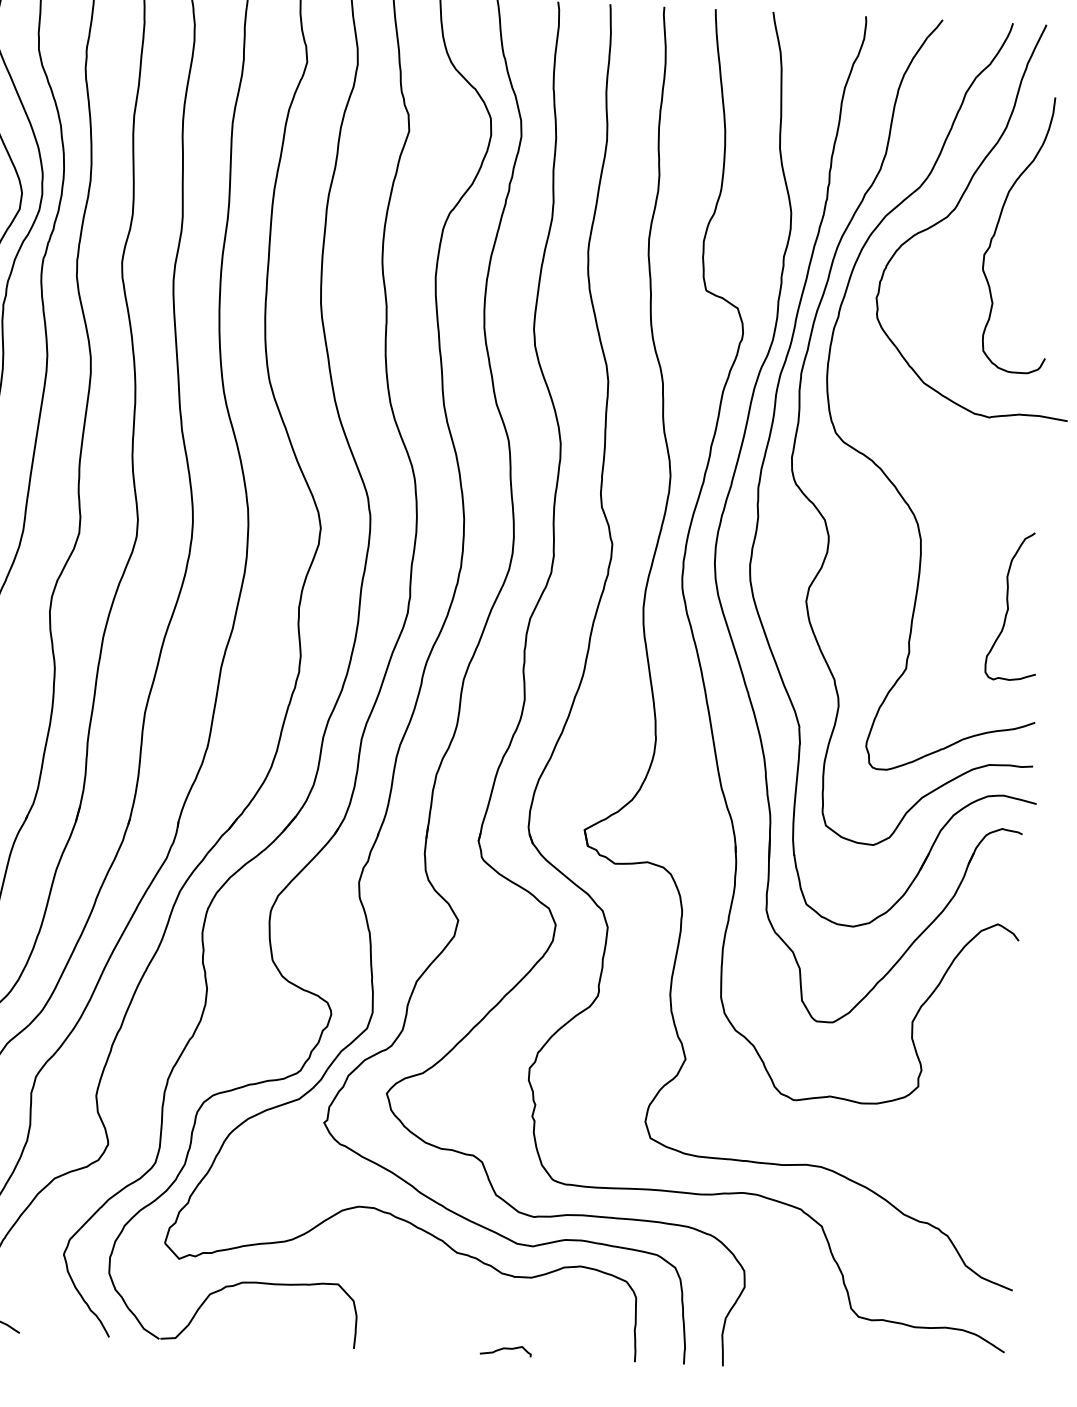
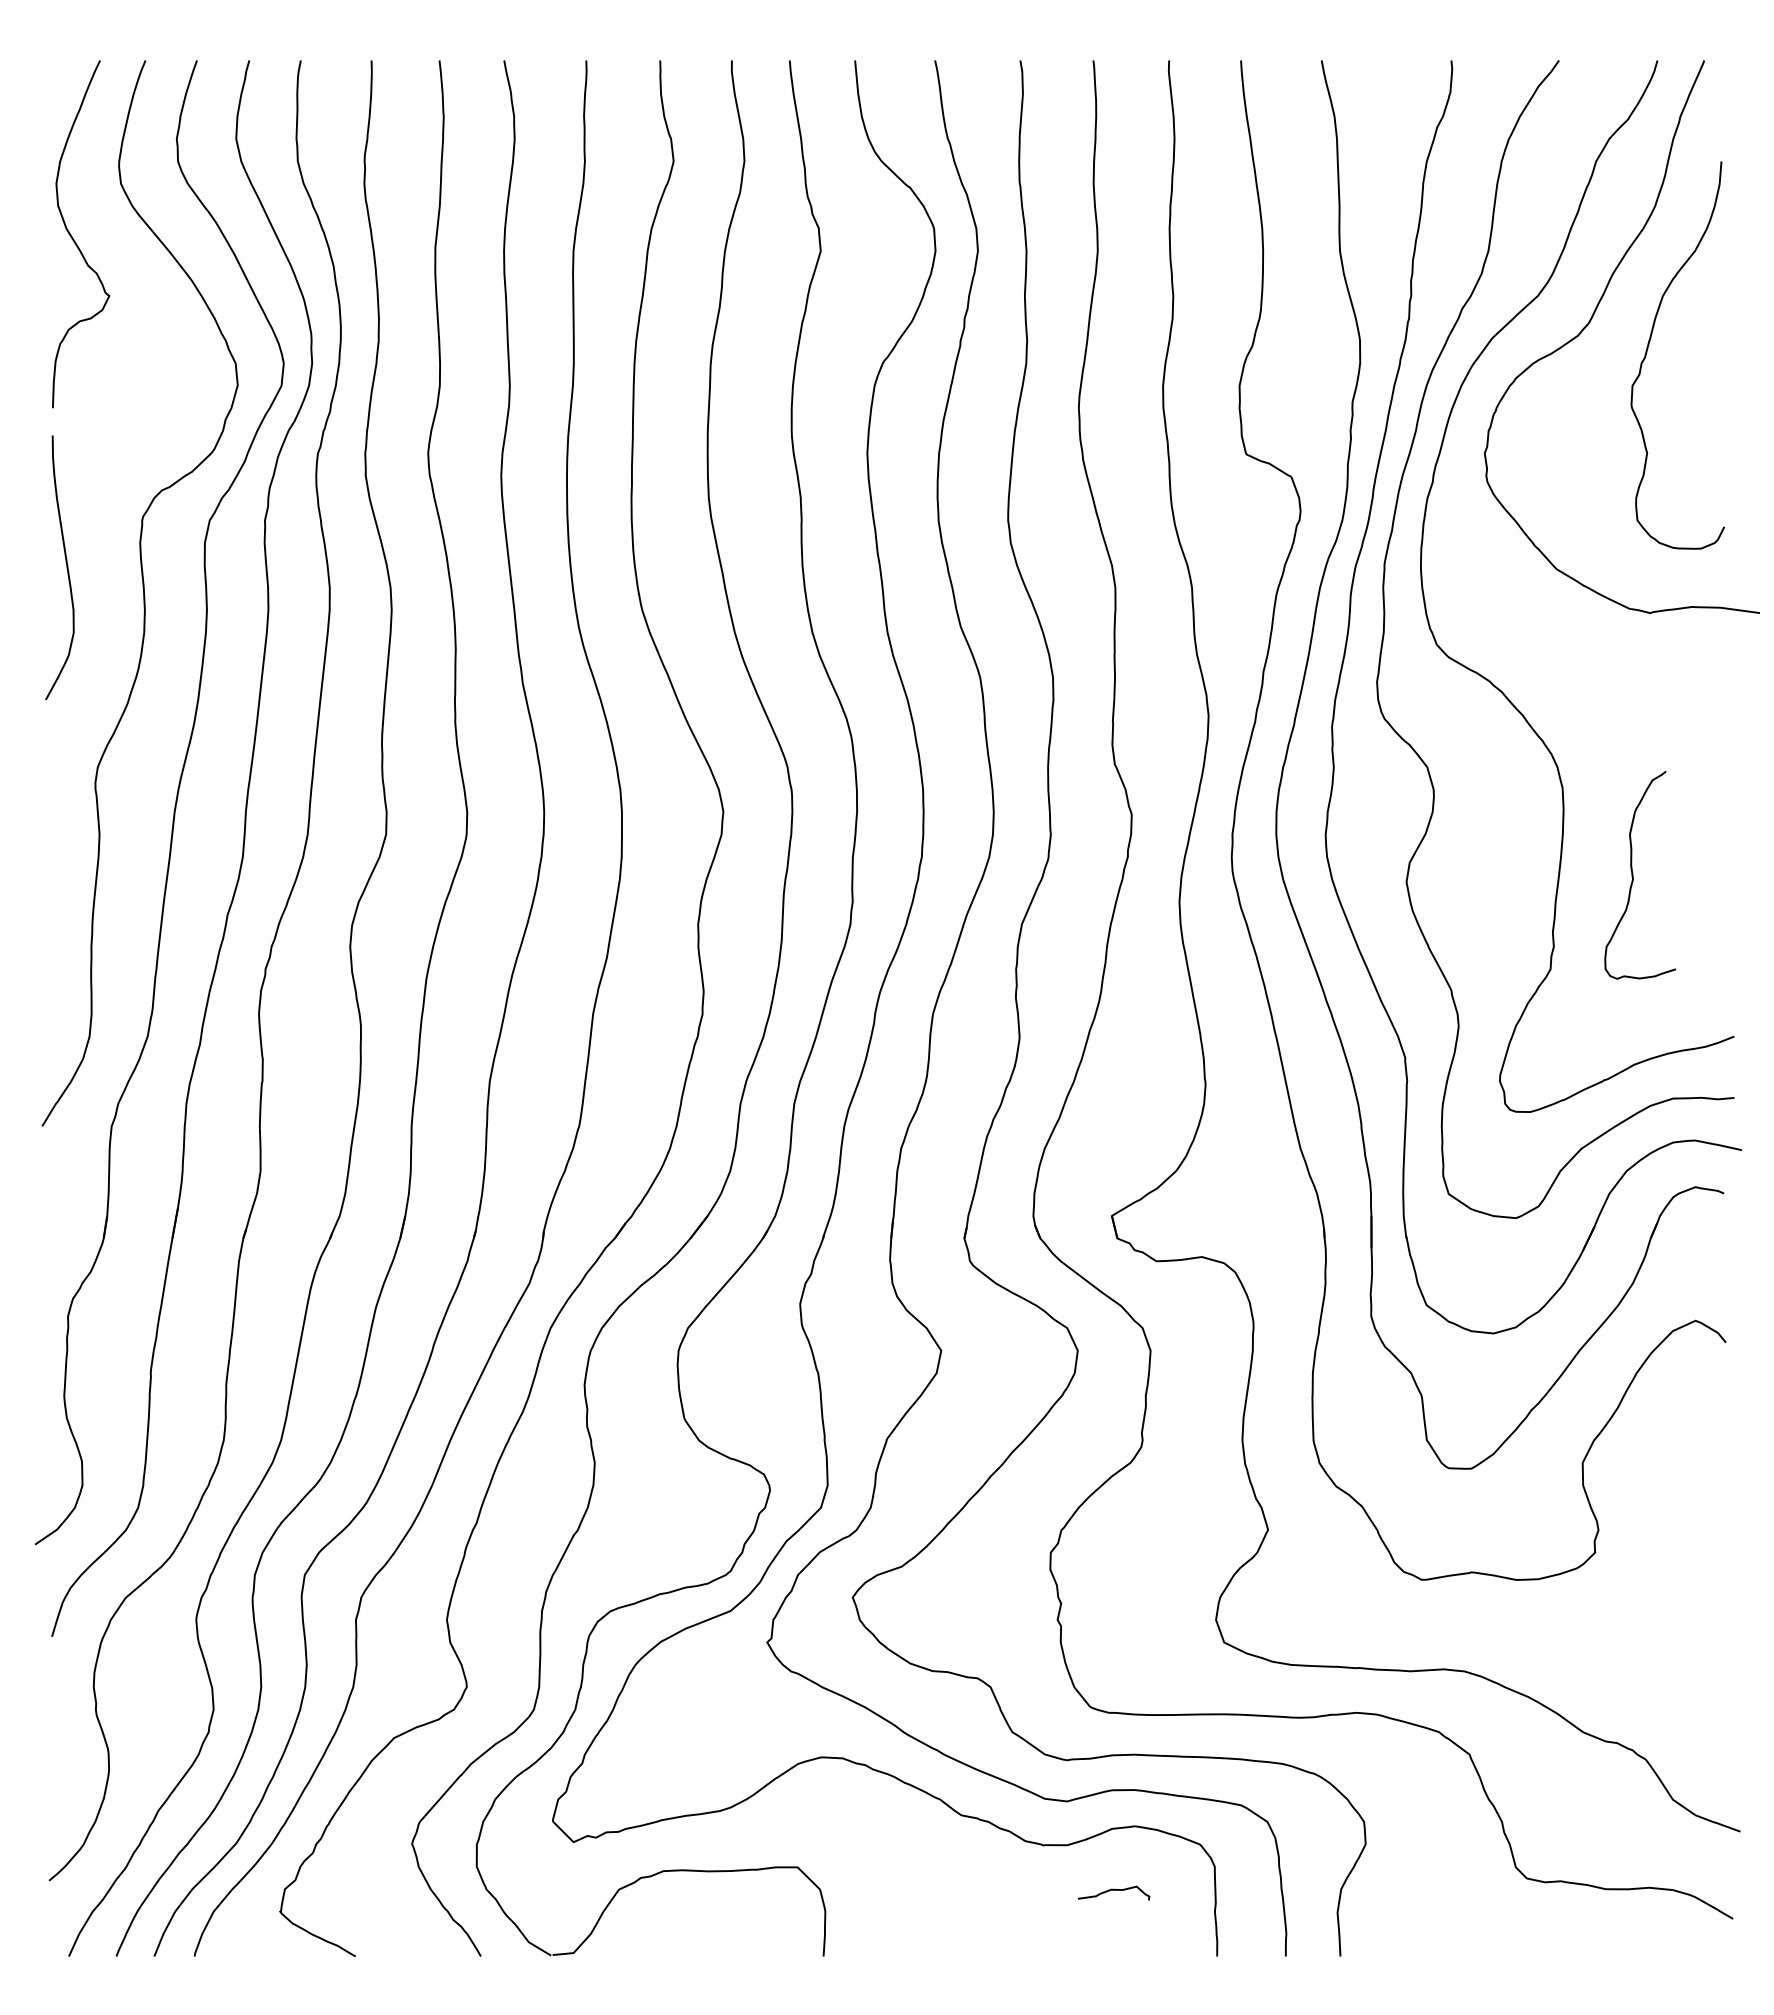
curve: (1008, 606) -> (1633, 875), moved
curve: (506, 1348) -> (1114, 1890), moved

